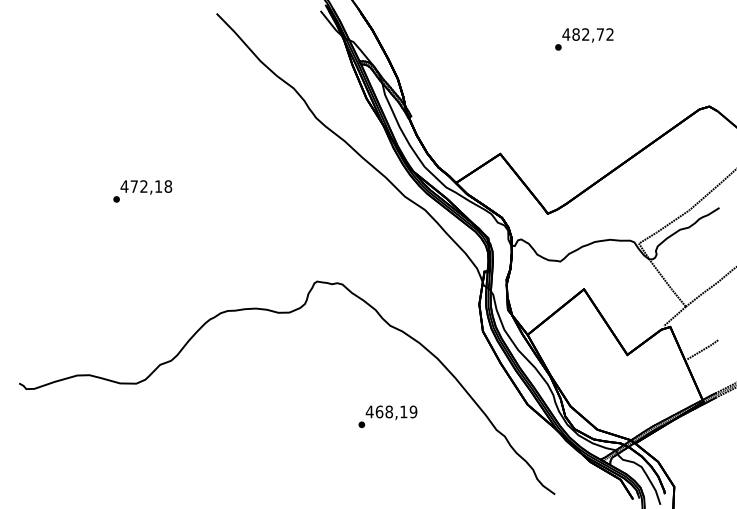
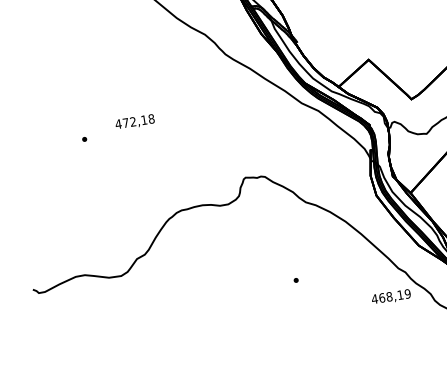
text: (146, 187) -> (135, 122), moved
text: (391, 412) -> (391, 296), moved

